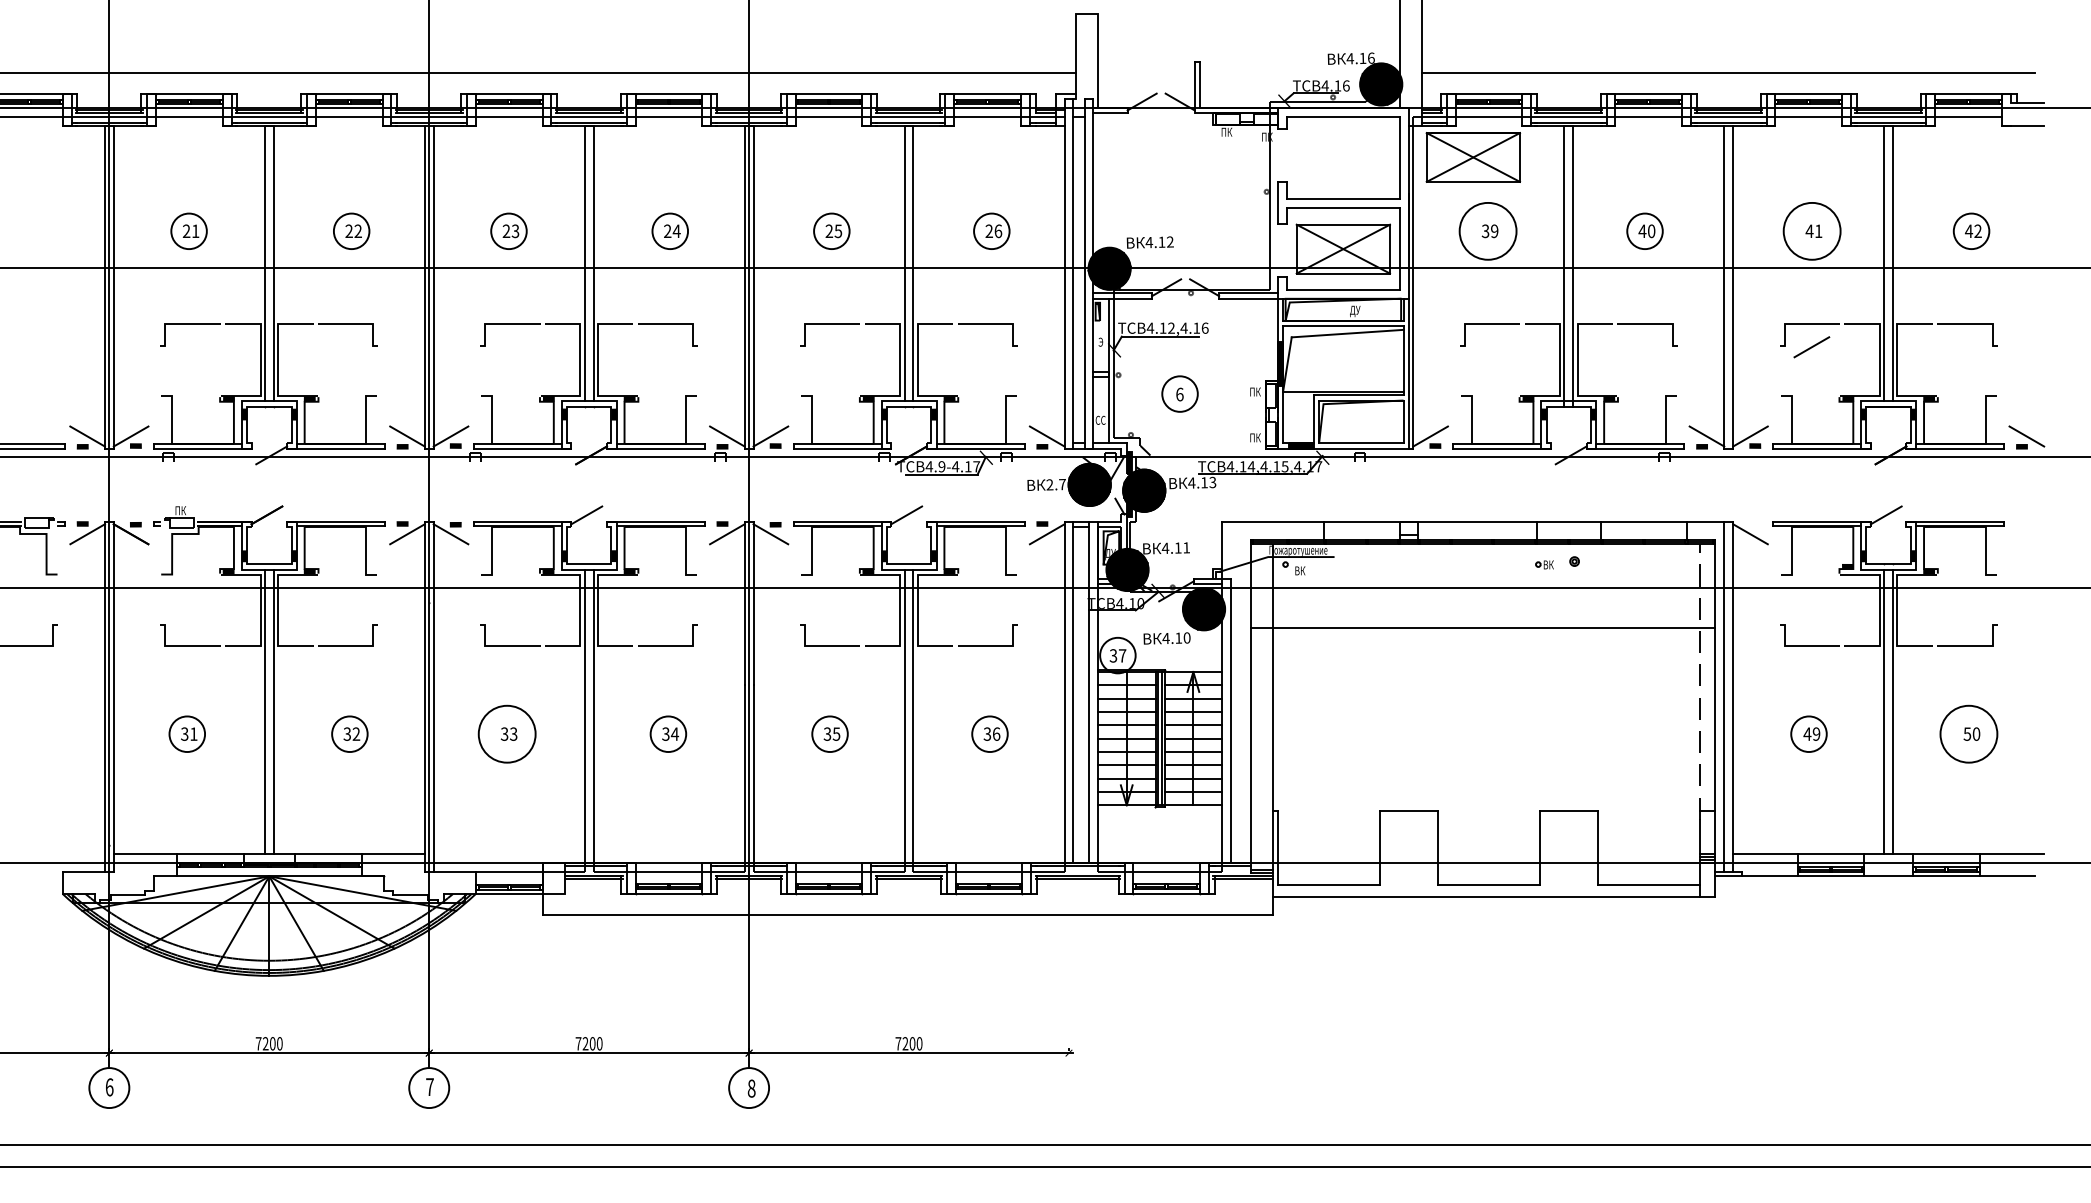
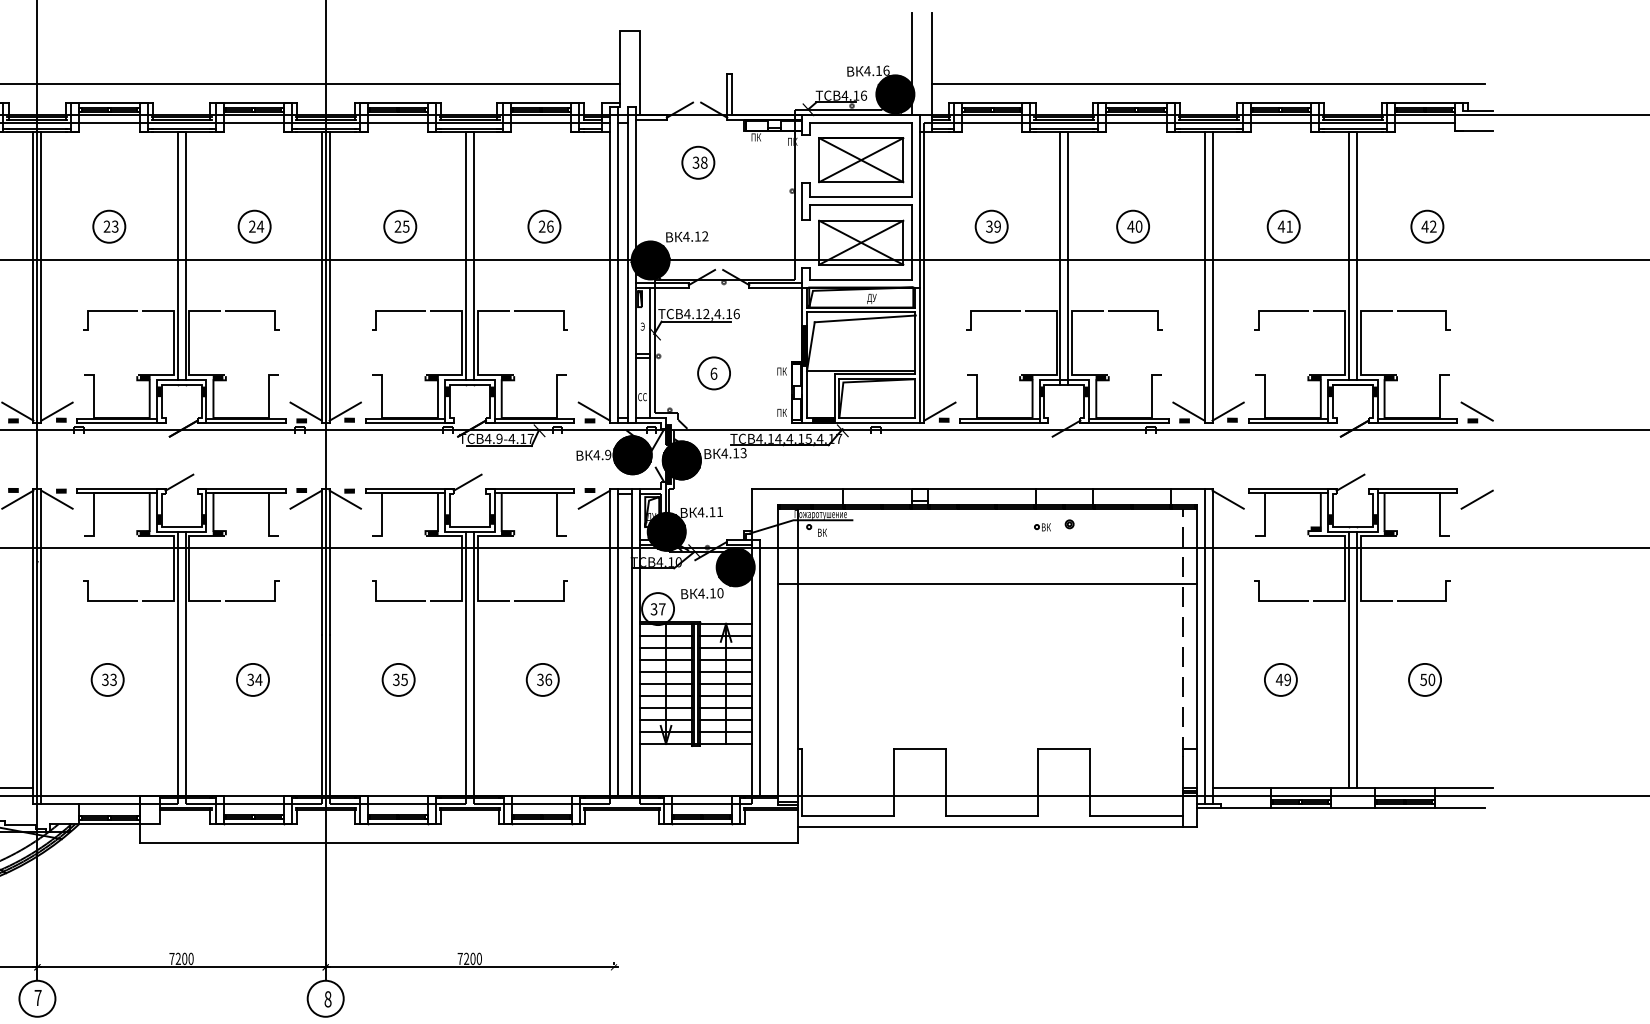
part: (1473, 157) -> (861, 160), moved
part: (1162, 160) -> (698, 162), added
circle: (1487, 231) -> (991, 226), size x0.62
circle: (1811, 231) -> (1283, 226), size x0.62
line: (1811, 347) -> (1476, 499), moved
text: (1055, 484) -> (601, 454), 2.7 -> 4.9
circle: (506, 734) -> (107, 680), size x0.62
circle: (1968, 734) -> (1424, 680), size x0.62

